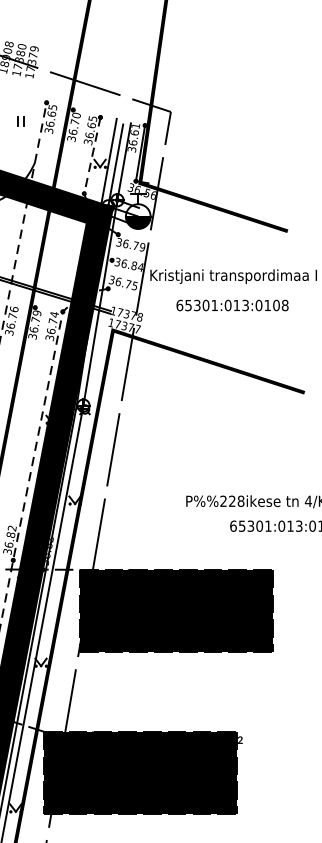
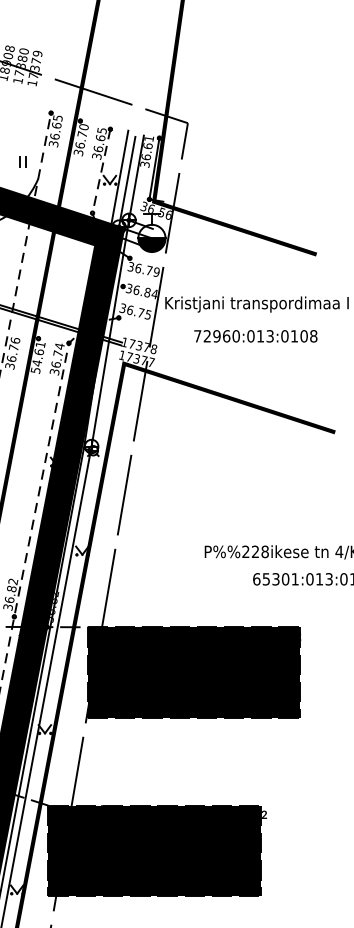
part: (20, 121) -> (22, 161), moved
text: (196, 305) -> (216, 336), 65301:013:0108 -> 72960:013:0108
text: (34, 323) -> (37, 356), 36.79 -> 54.61

